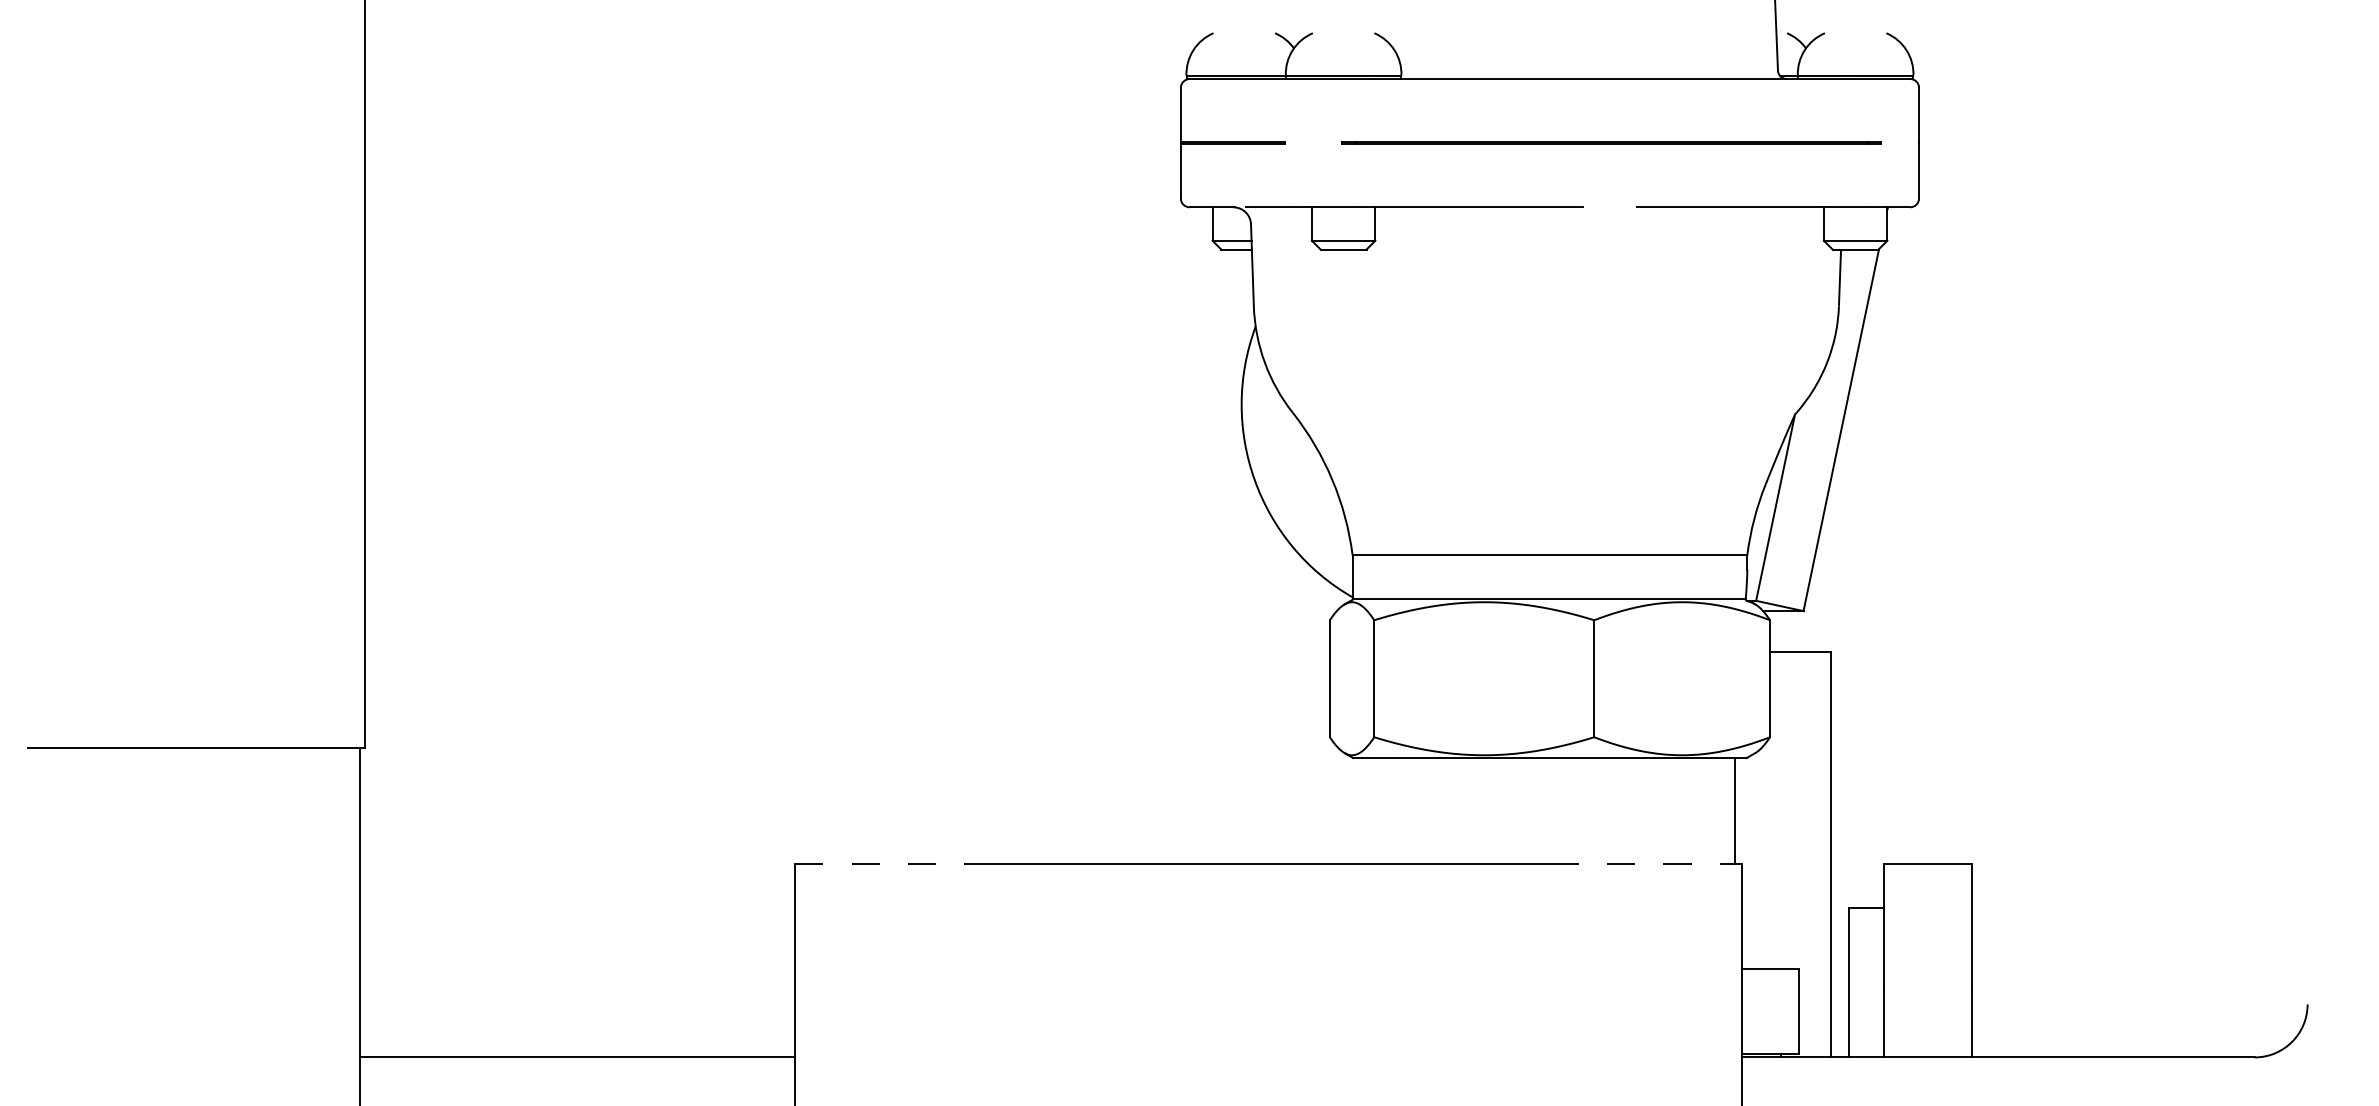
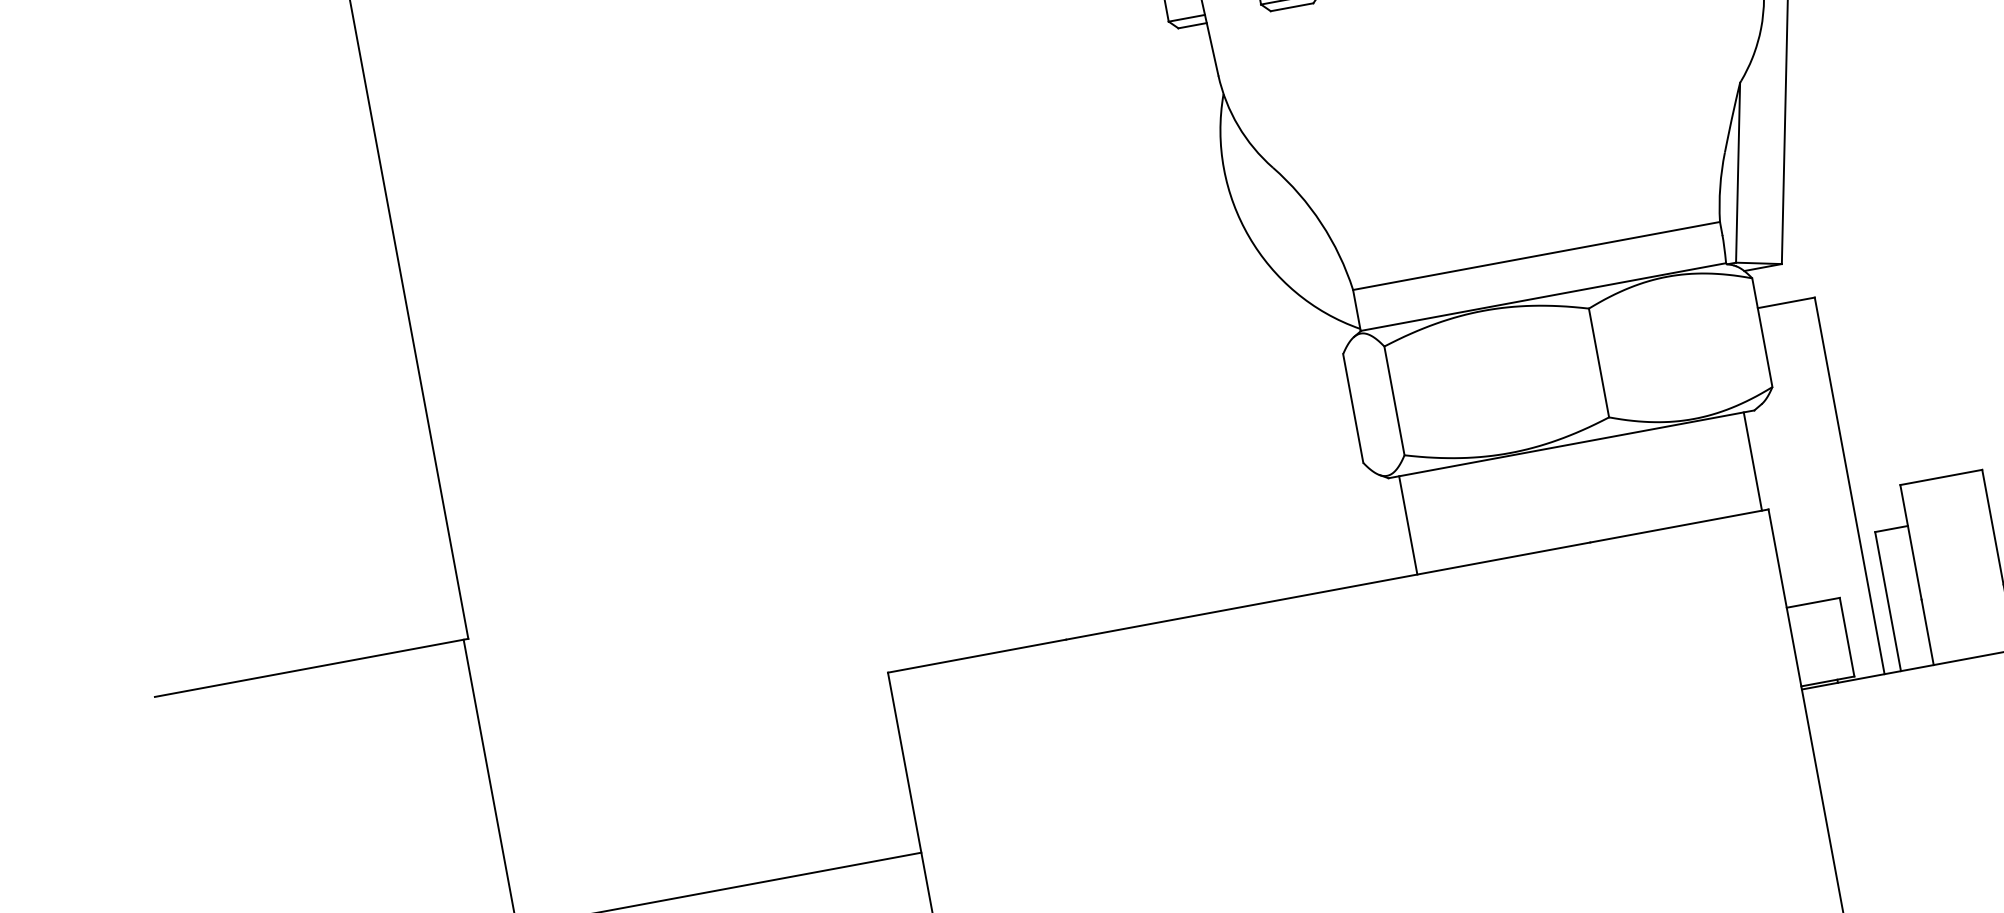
line: (1364, 810) -> (1408, 525), added
line: (890, 863) -> (976, 655), dashed -> solid
line: (1646, 863) -> (1679, 525), dashed -> solid

